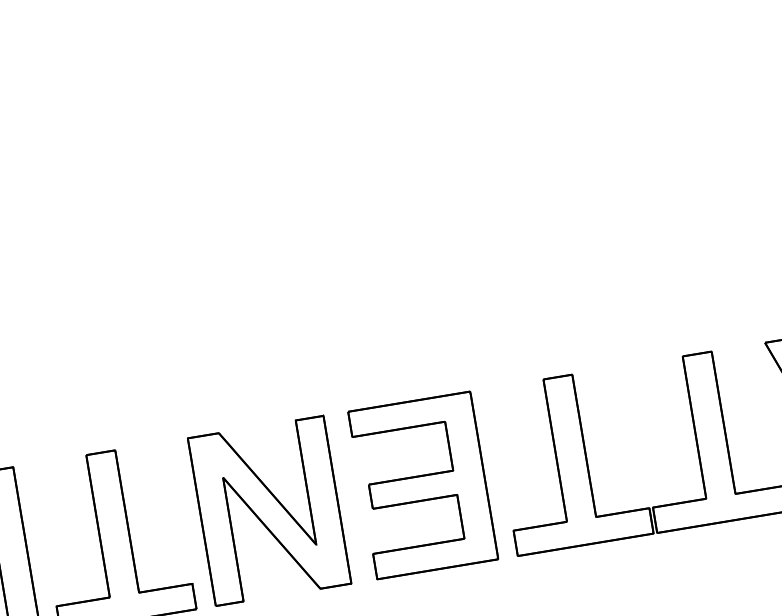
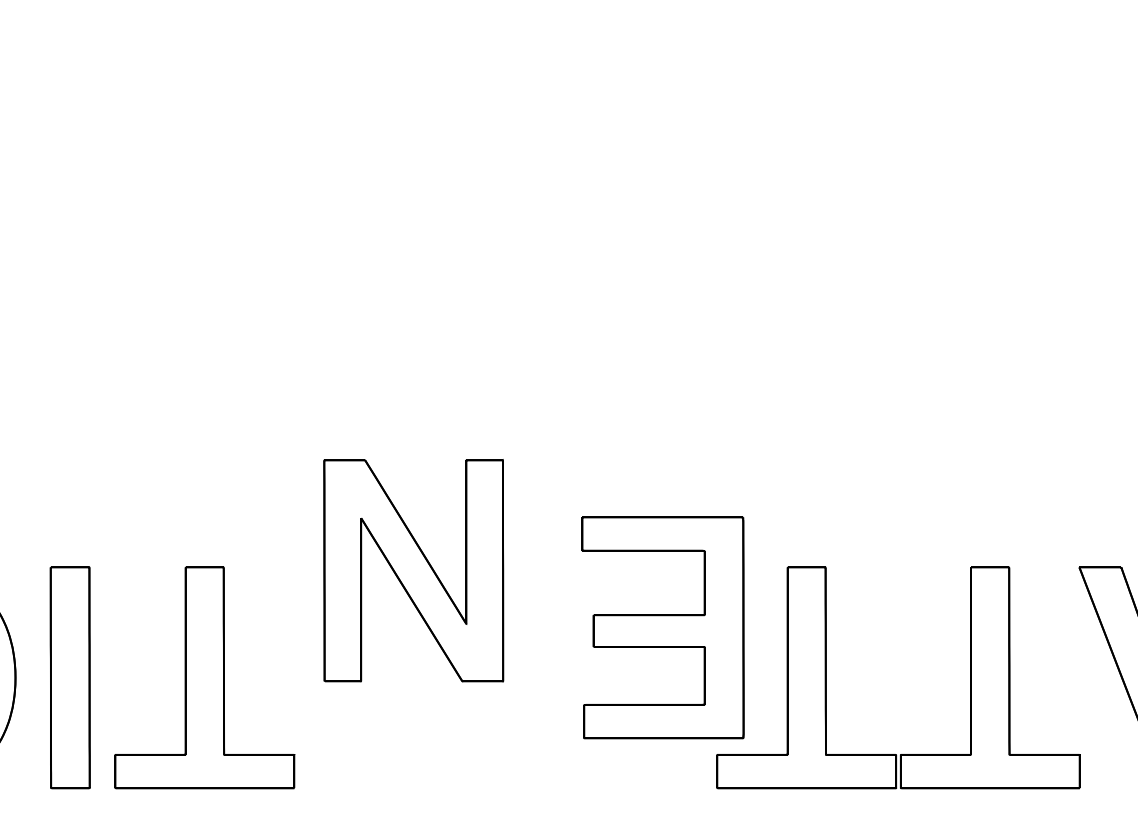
part: (422, 485) -> (662, 627), moved
part: (269, 510) -> (413, 570), moved

